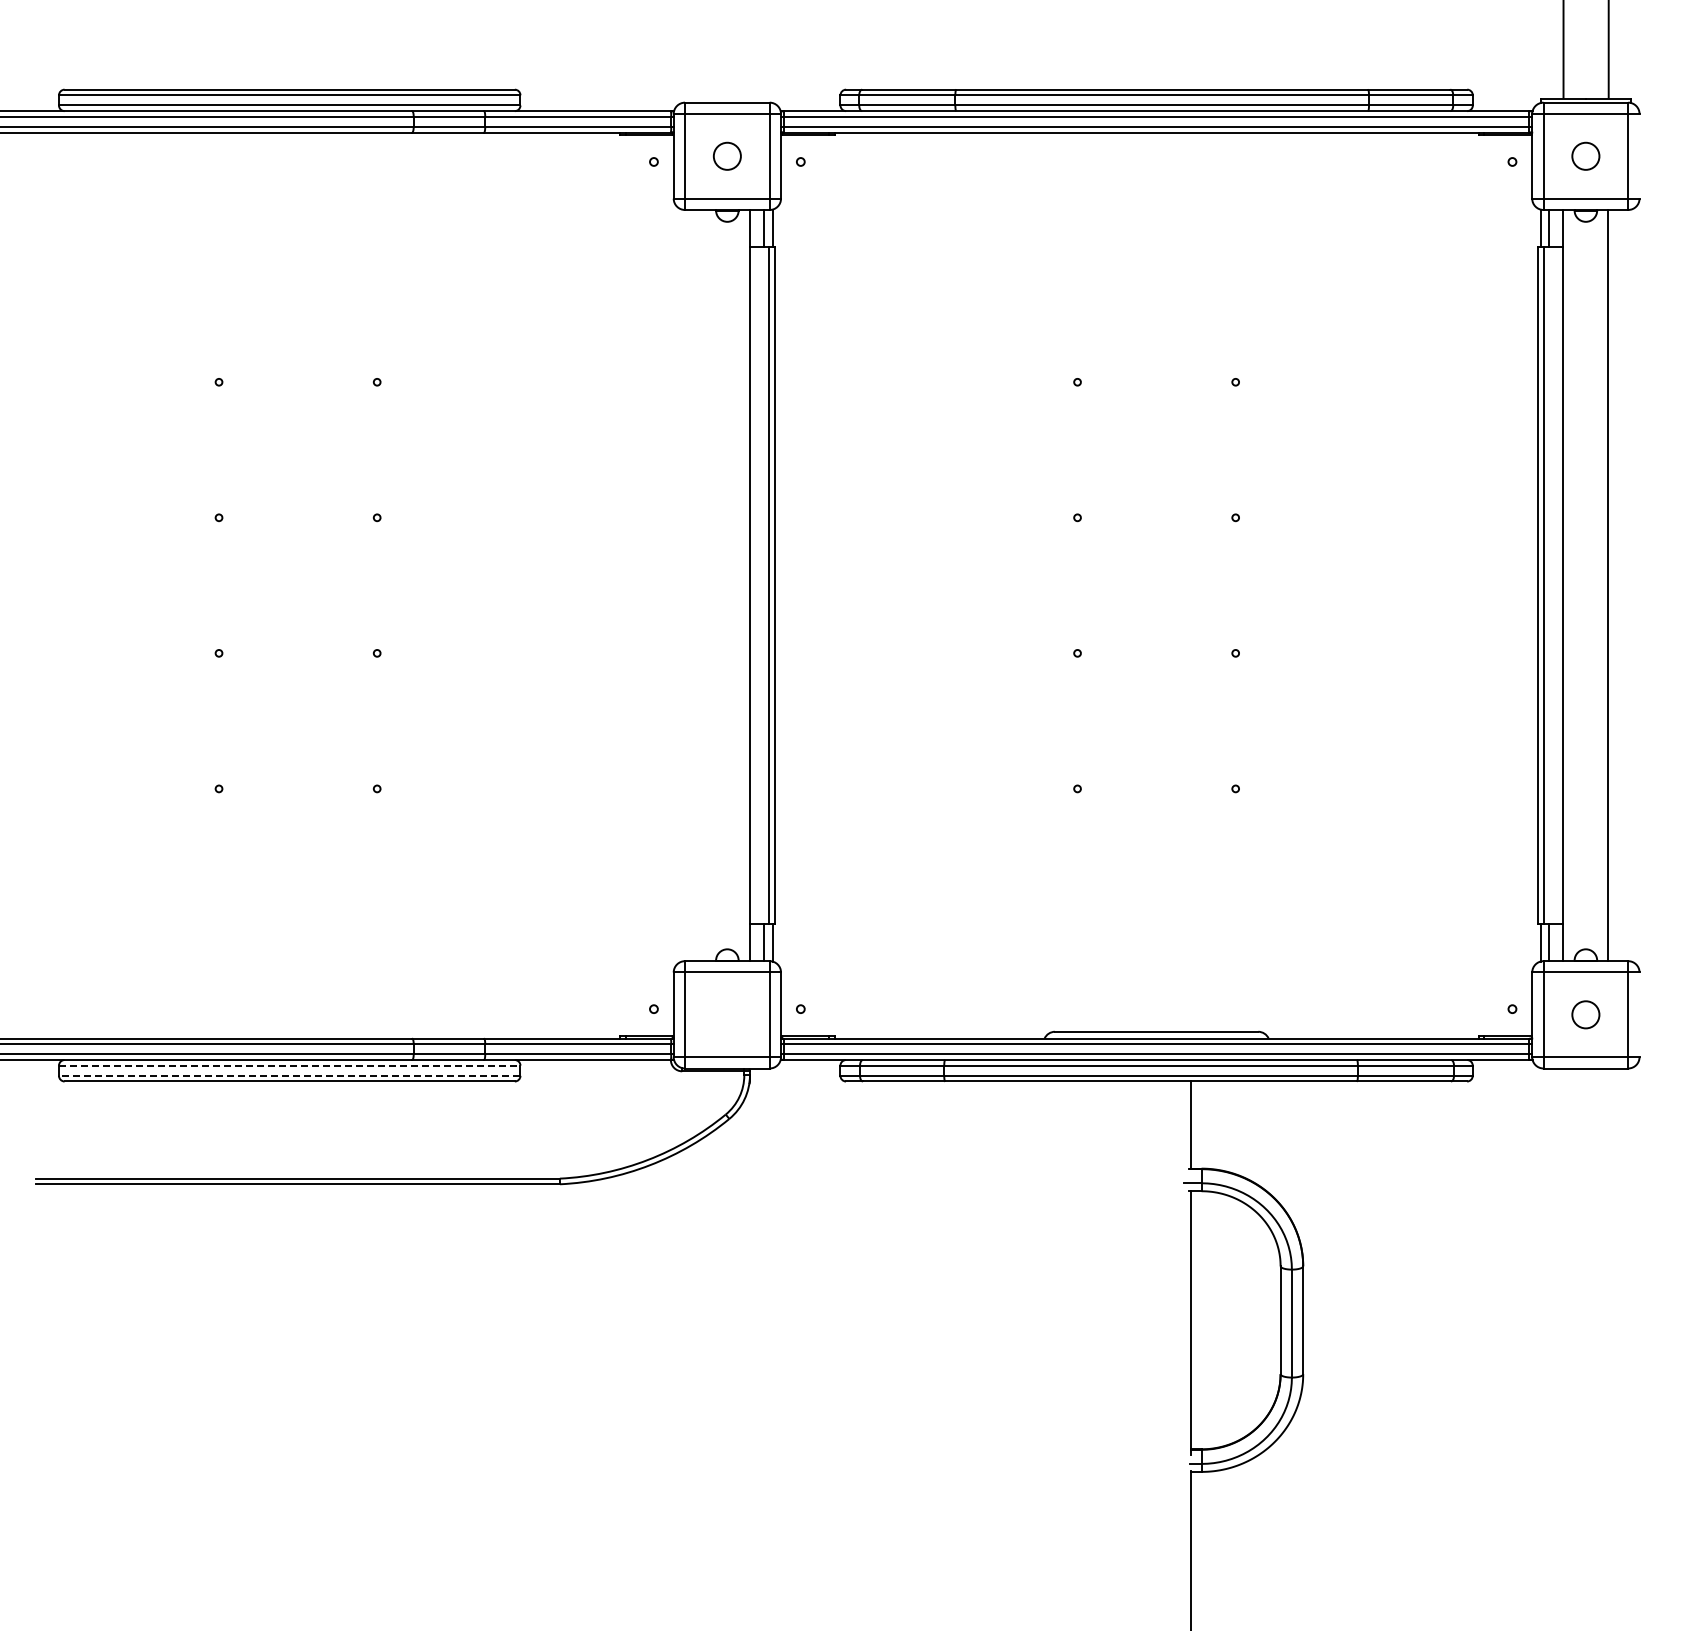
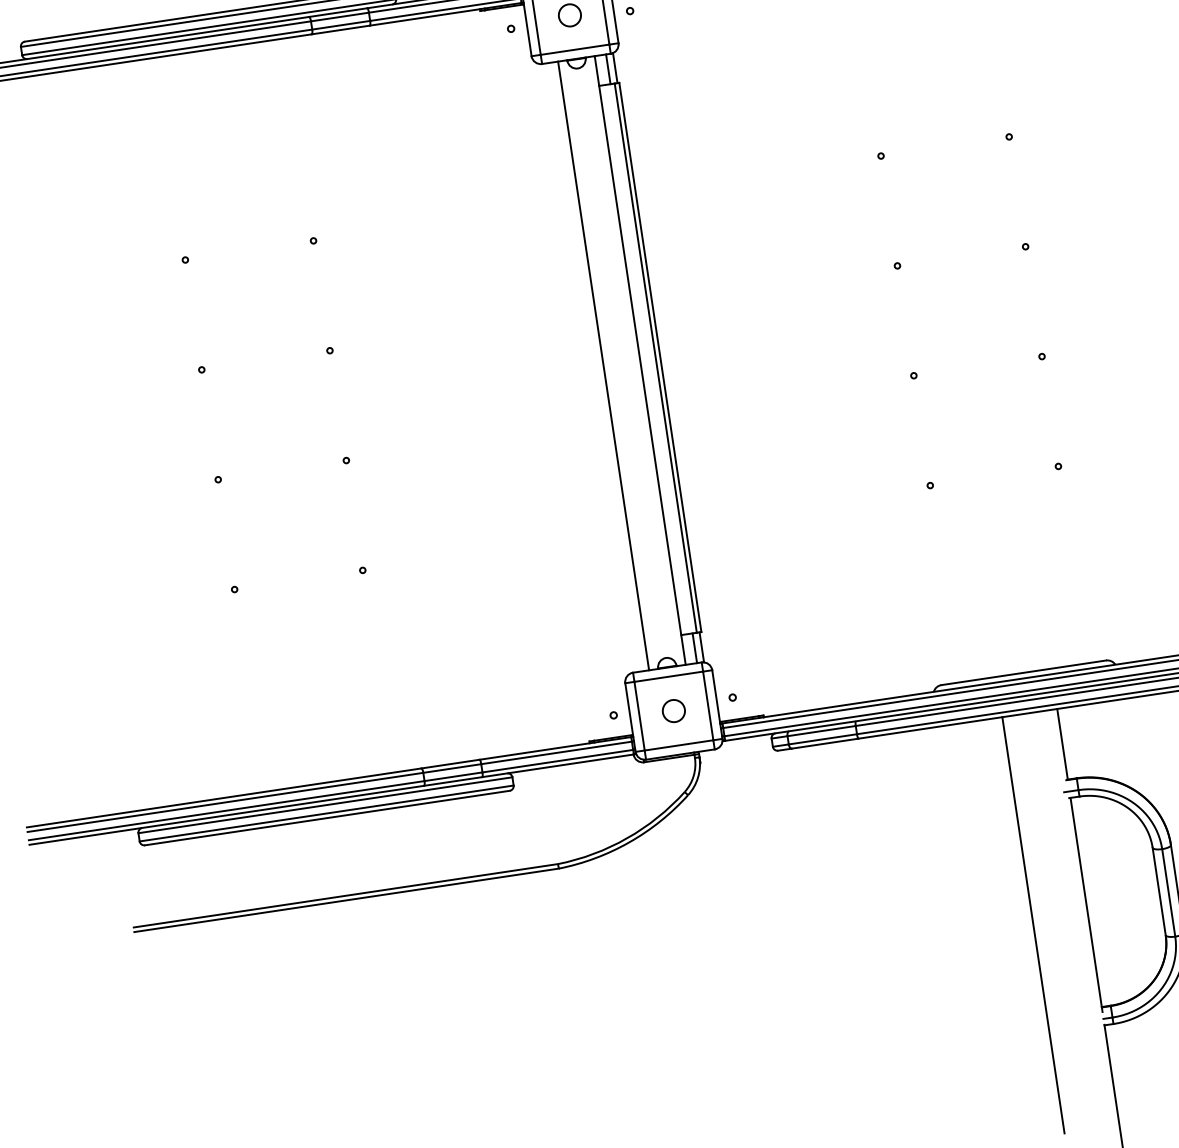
line: (704, 585) -> (603, 365), added
circle: (727, 1014) -> (673, 710), added
line: (289, 1065) -> (325, 805), dashed -> solid
line: (289, 1075) -> (326, 813), dashed -> solid
line: (1122, 1338) -> (1033, 925), added

